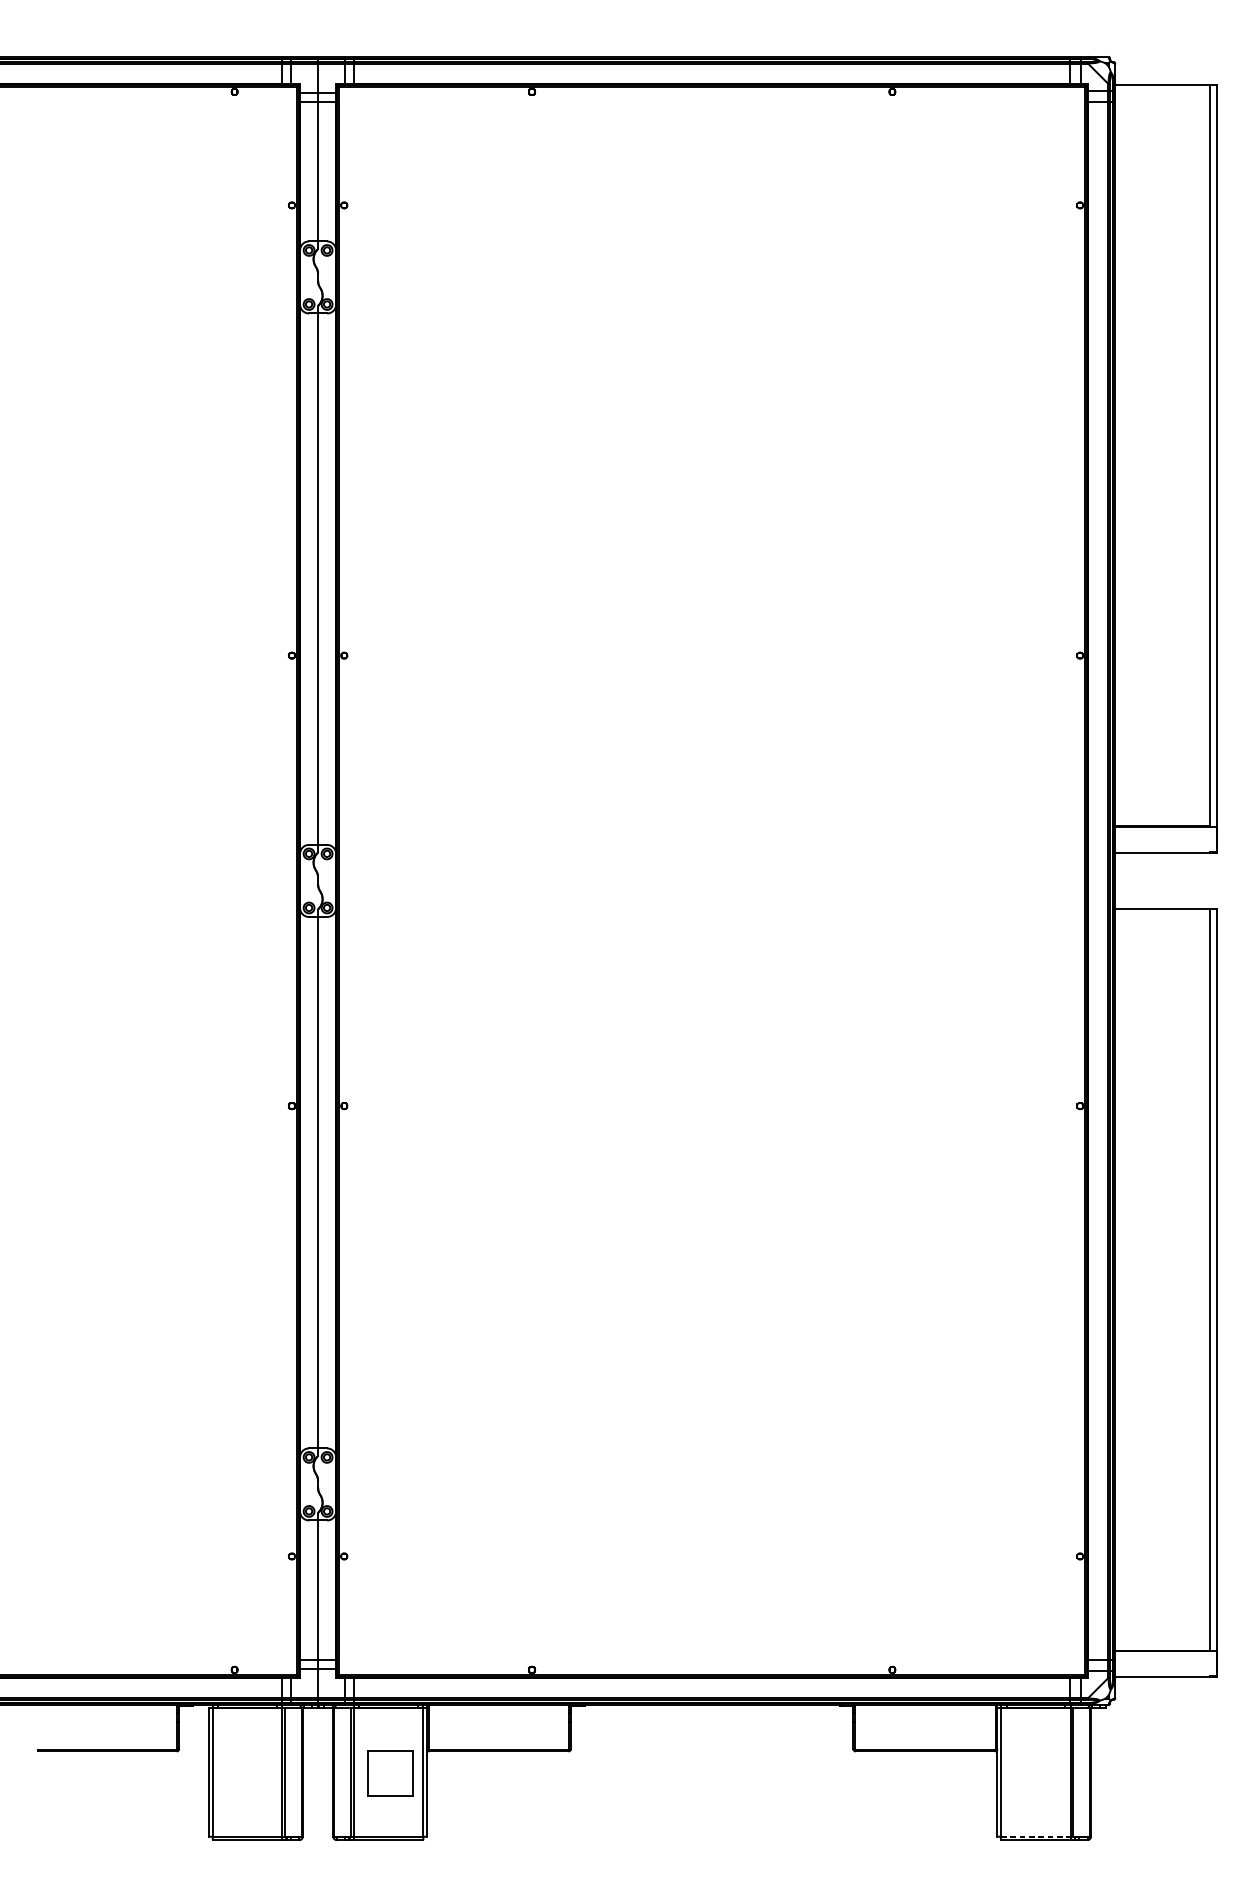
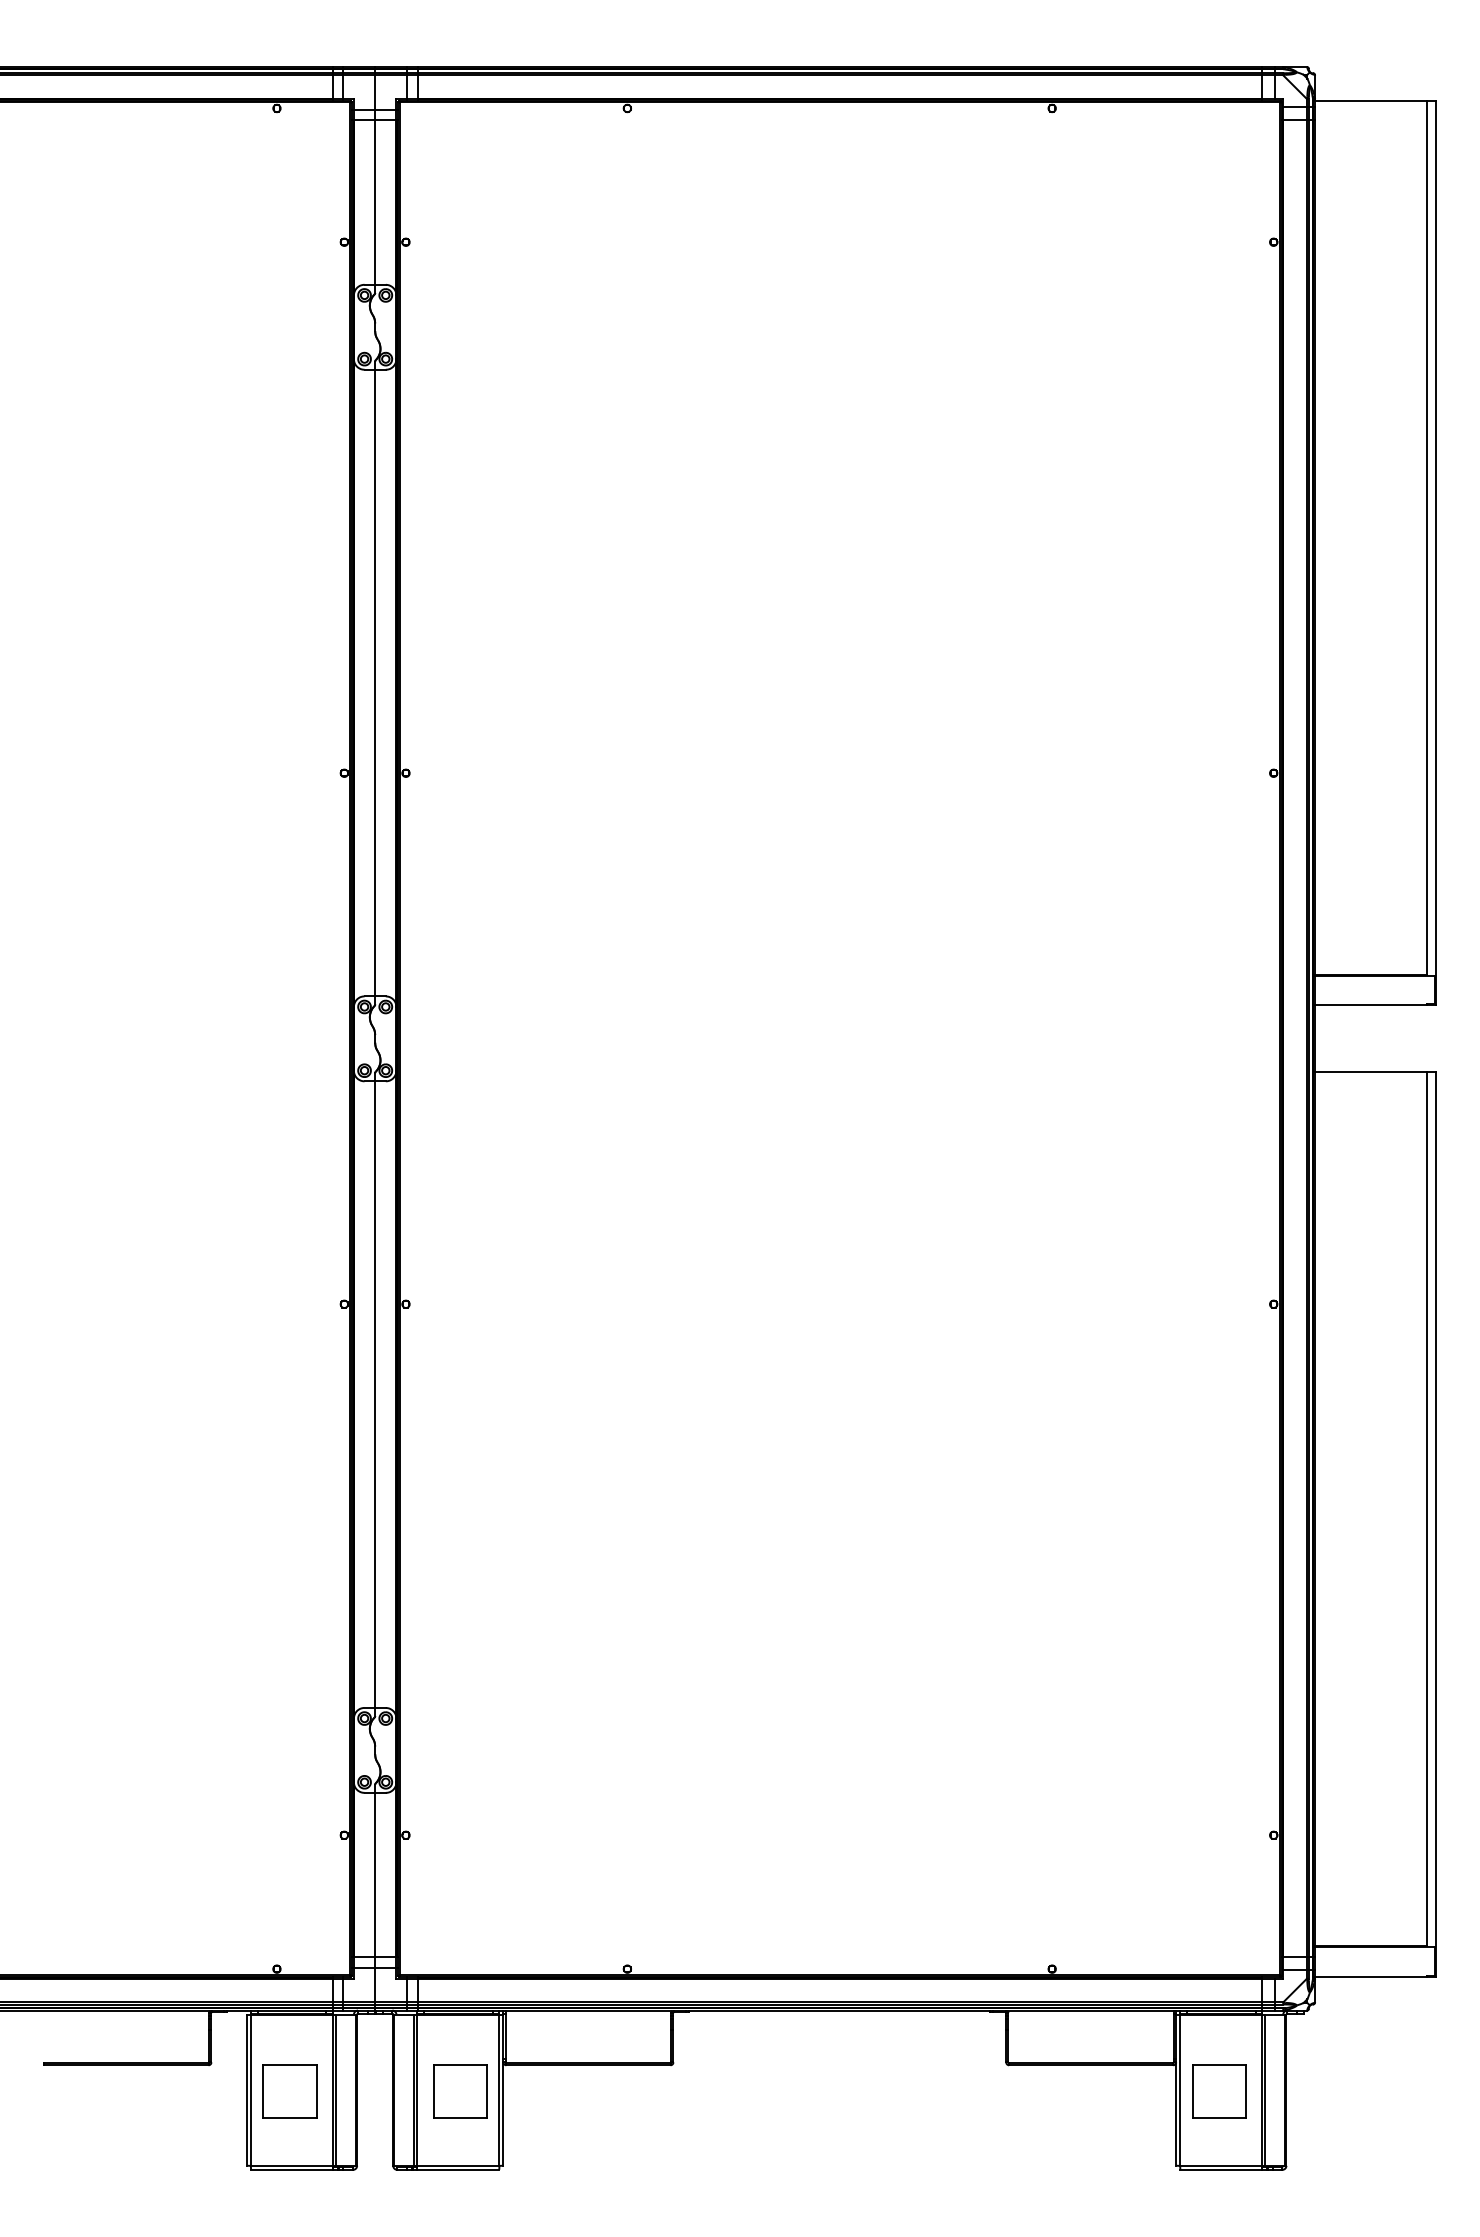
part: (245, 1773) -> (289, 2091), added
part: (1034, 1773) -> (1219, 2091), added
line: (1035, 1836) -> (1221, 2165), dashed -> solid

